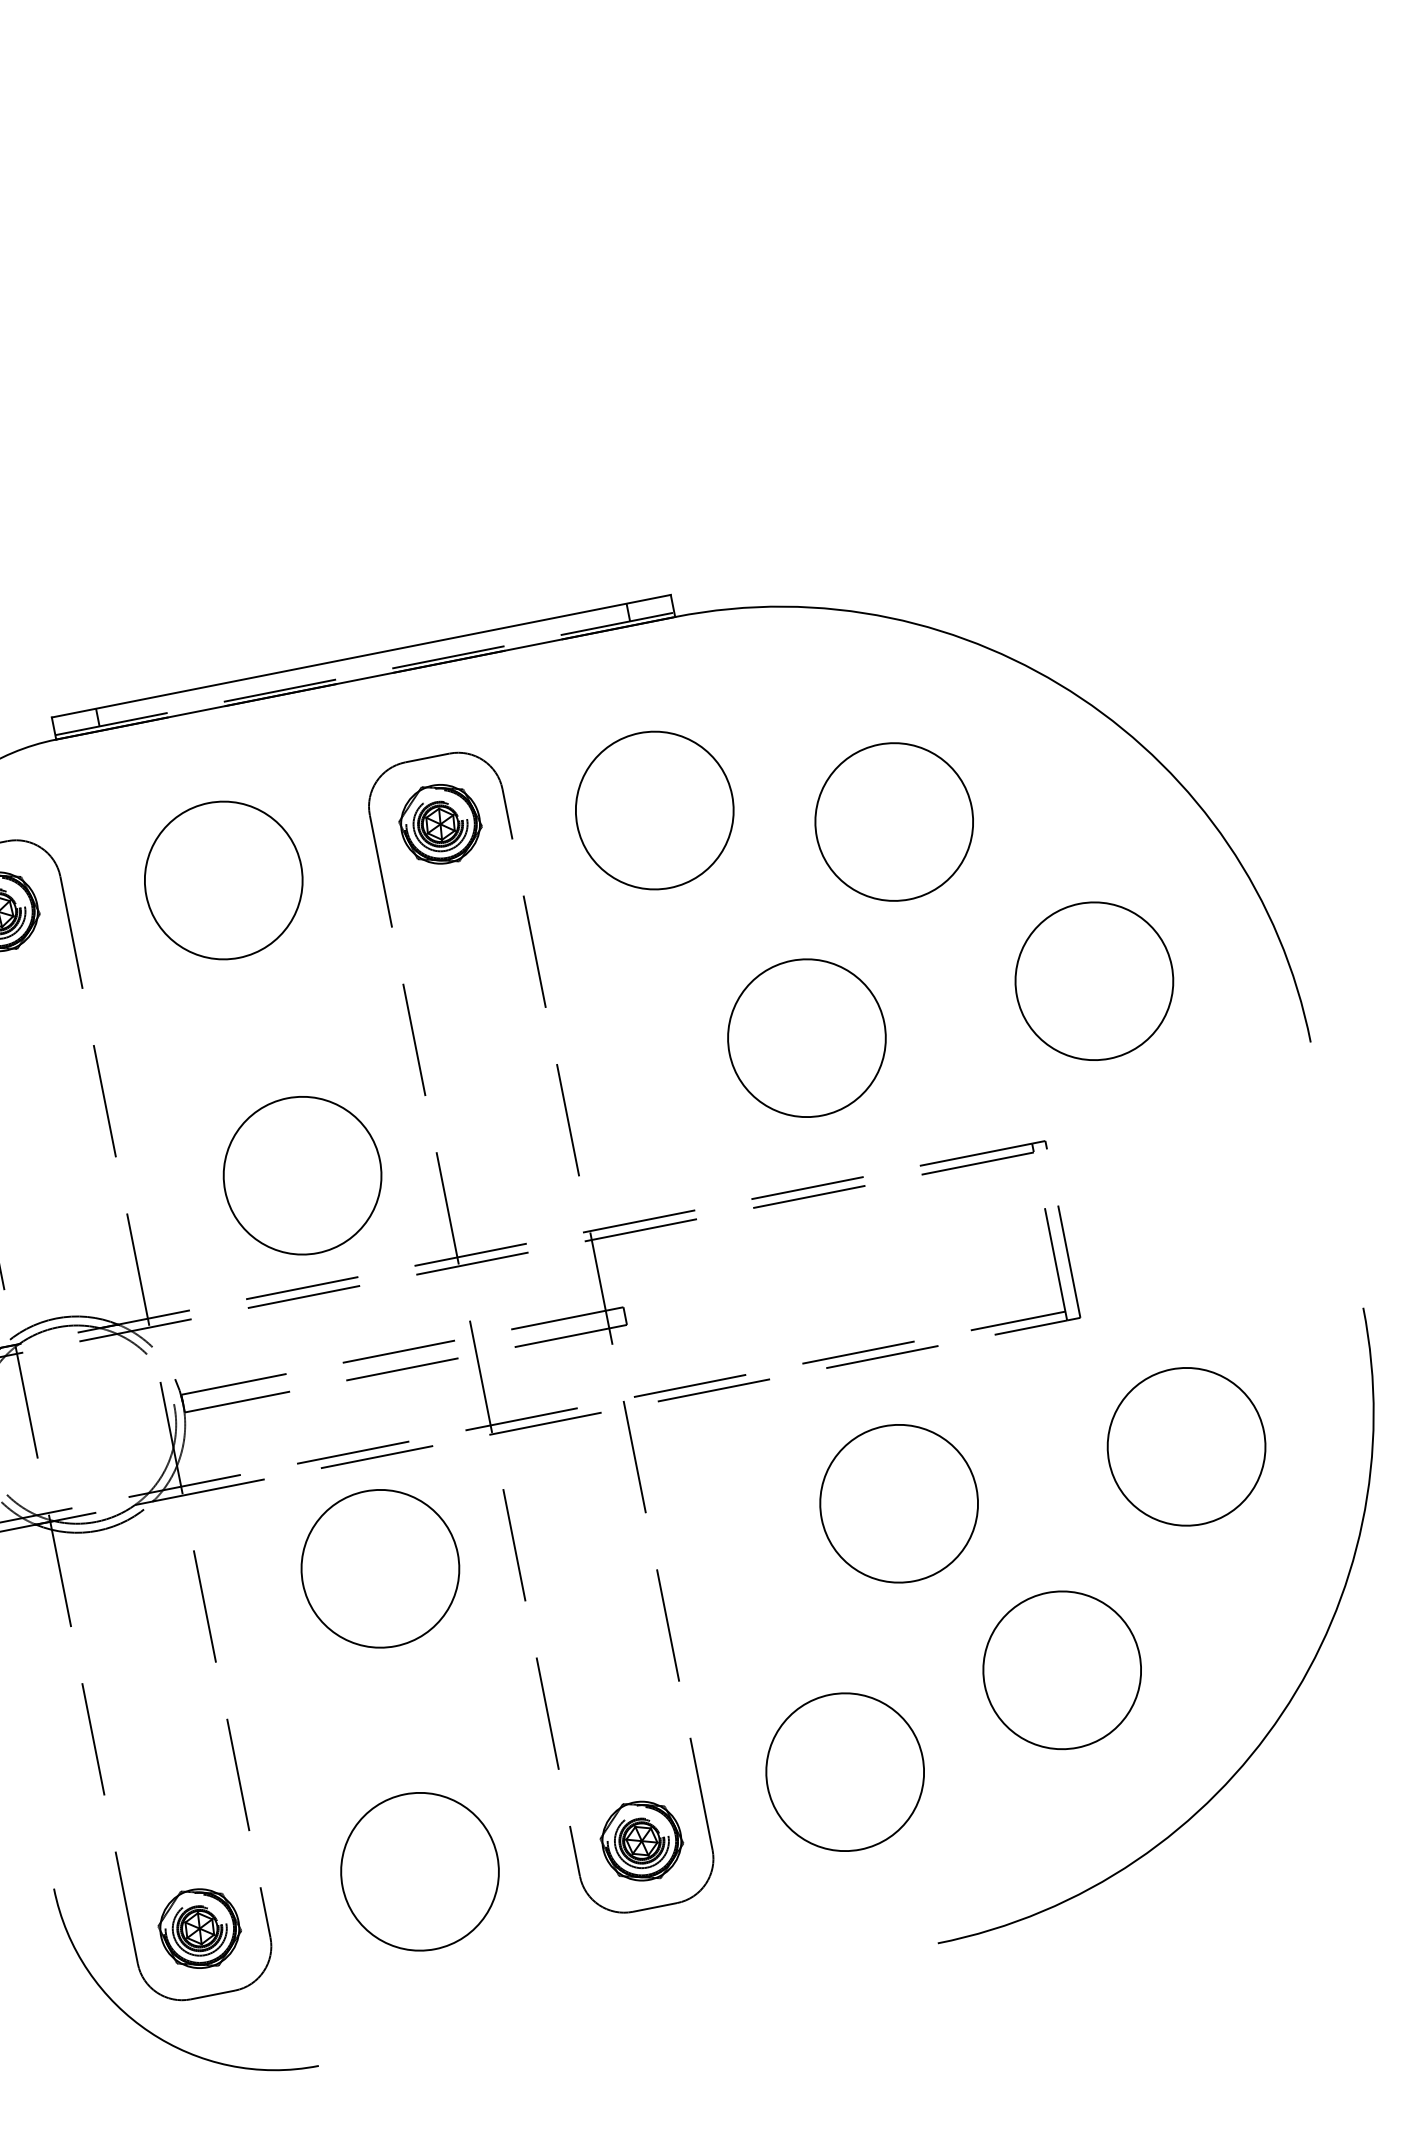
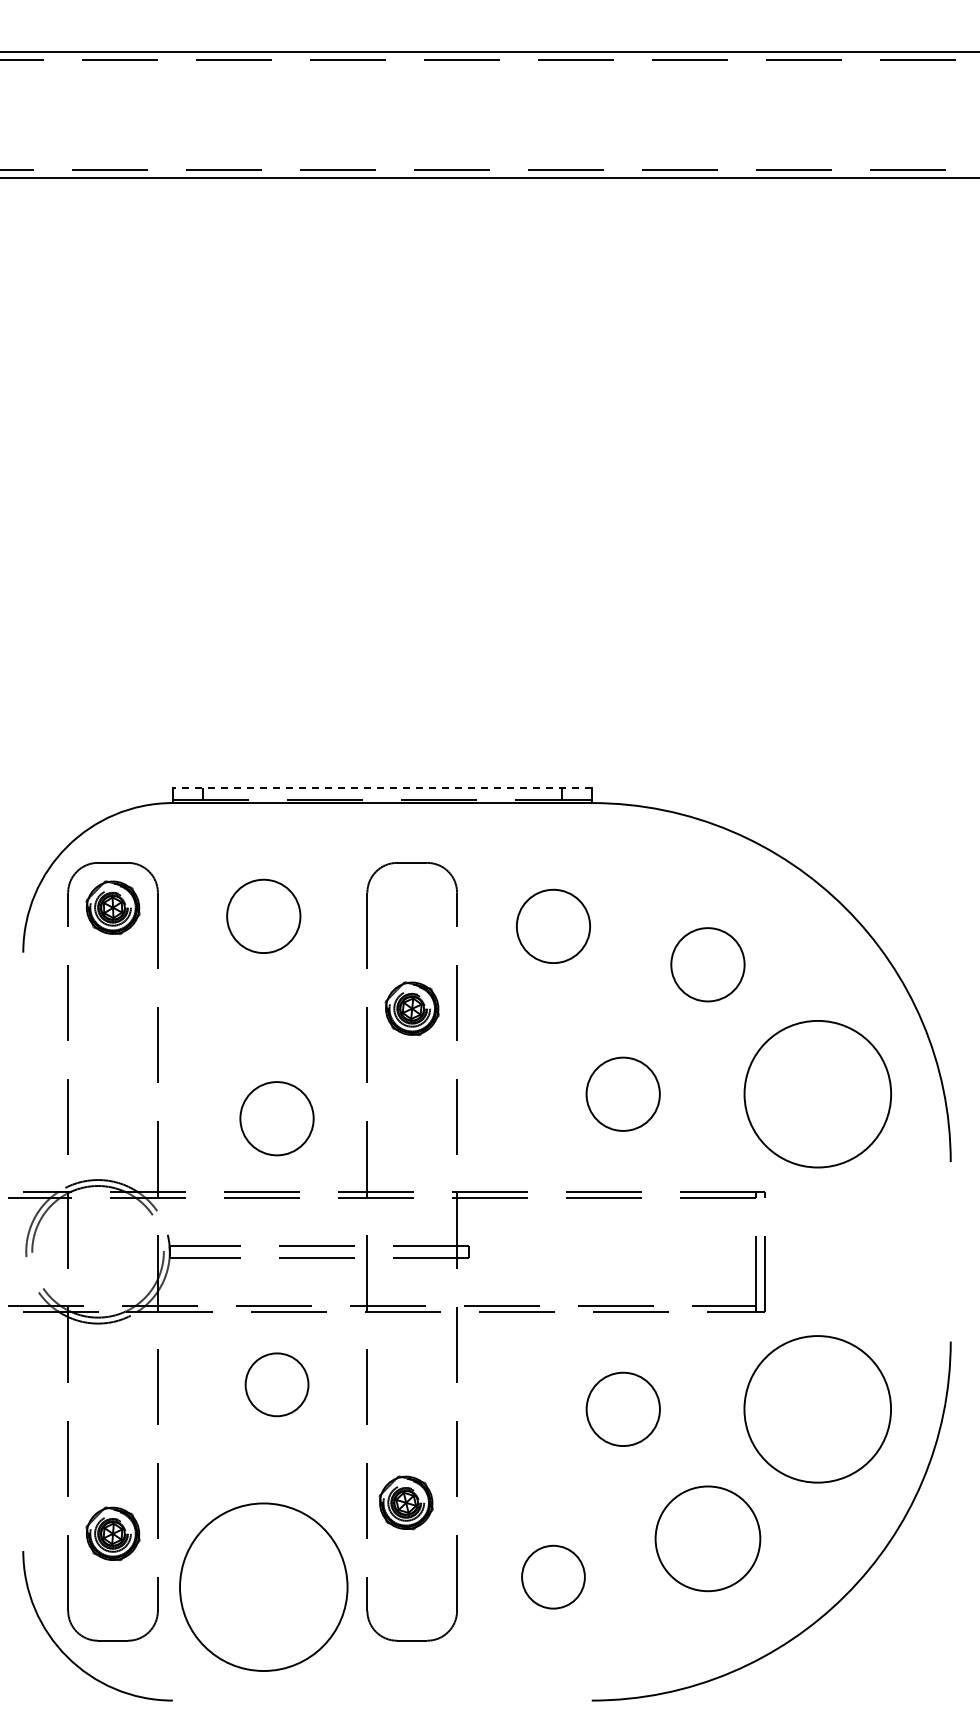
line: (360, 657) -> (381, 788), solid -> dashed
circle: (654, 810) -> (553, 926), size x0.7
circle: (893, 821) -> (707, 964), size x0.7
part: (439, 824) -> (411, 1008), moved
circle: (223, 880) -> (263, 916), size x0.7
circle: (1094, 981) -> (817, 1094), size x1.4
circle: (805, 1037) -> (622, 1093), size x0.7
circle: (301, 1175) -> (276, 1118), size x0.7
circle: (1185, 1445) -> (817, 1408), size x1.4
circle: (899, 1503) -> (623, 1409), size x0.7
circle: (379, 1568) -> (276, 1384), size x0.6
circle: (845, 1771) -> (553, 1576), size x0.6
part: (640, 1840) -> (405, 1502), moved
circle: (419, 1870) -> (263, 1586), size x1.6
part: (198, 1928) -> (112, 1533), moved

